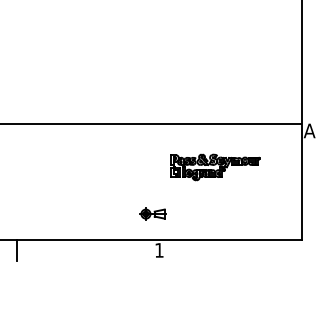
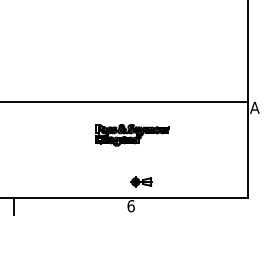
part: (215, 167) -> (132, 135), moved
part: (152, 213) -> (141, 181), moved
text: (159, 249) -> (131, 205), 1 -> 6

